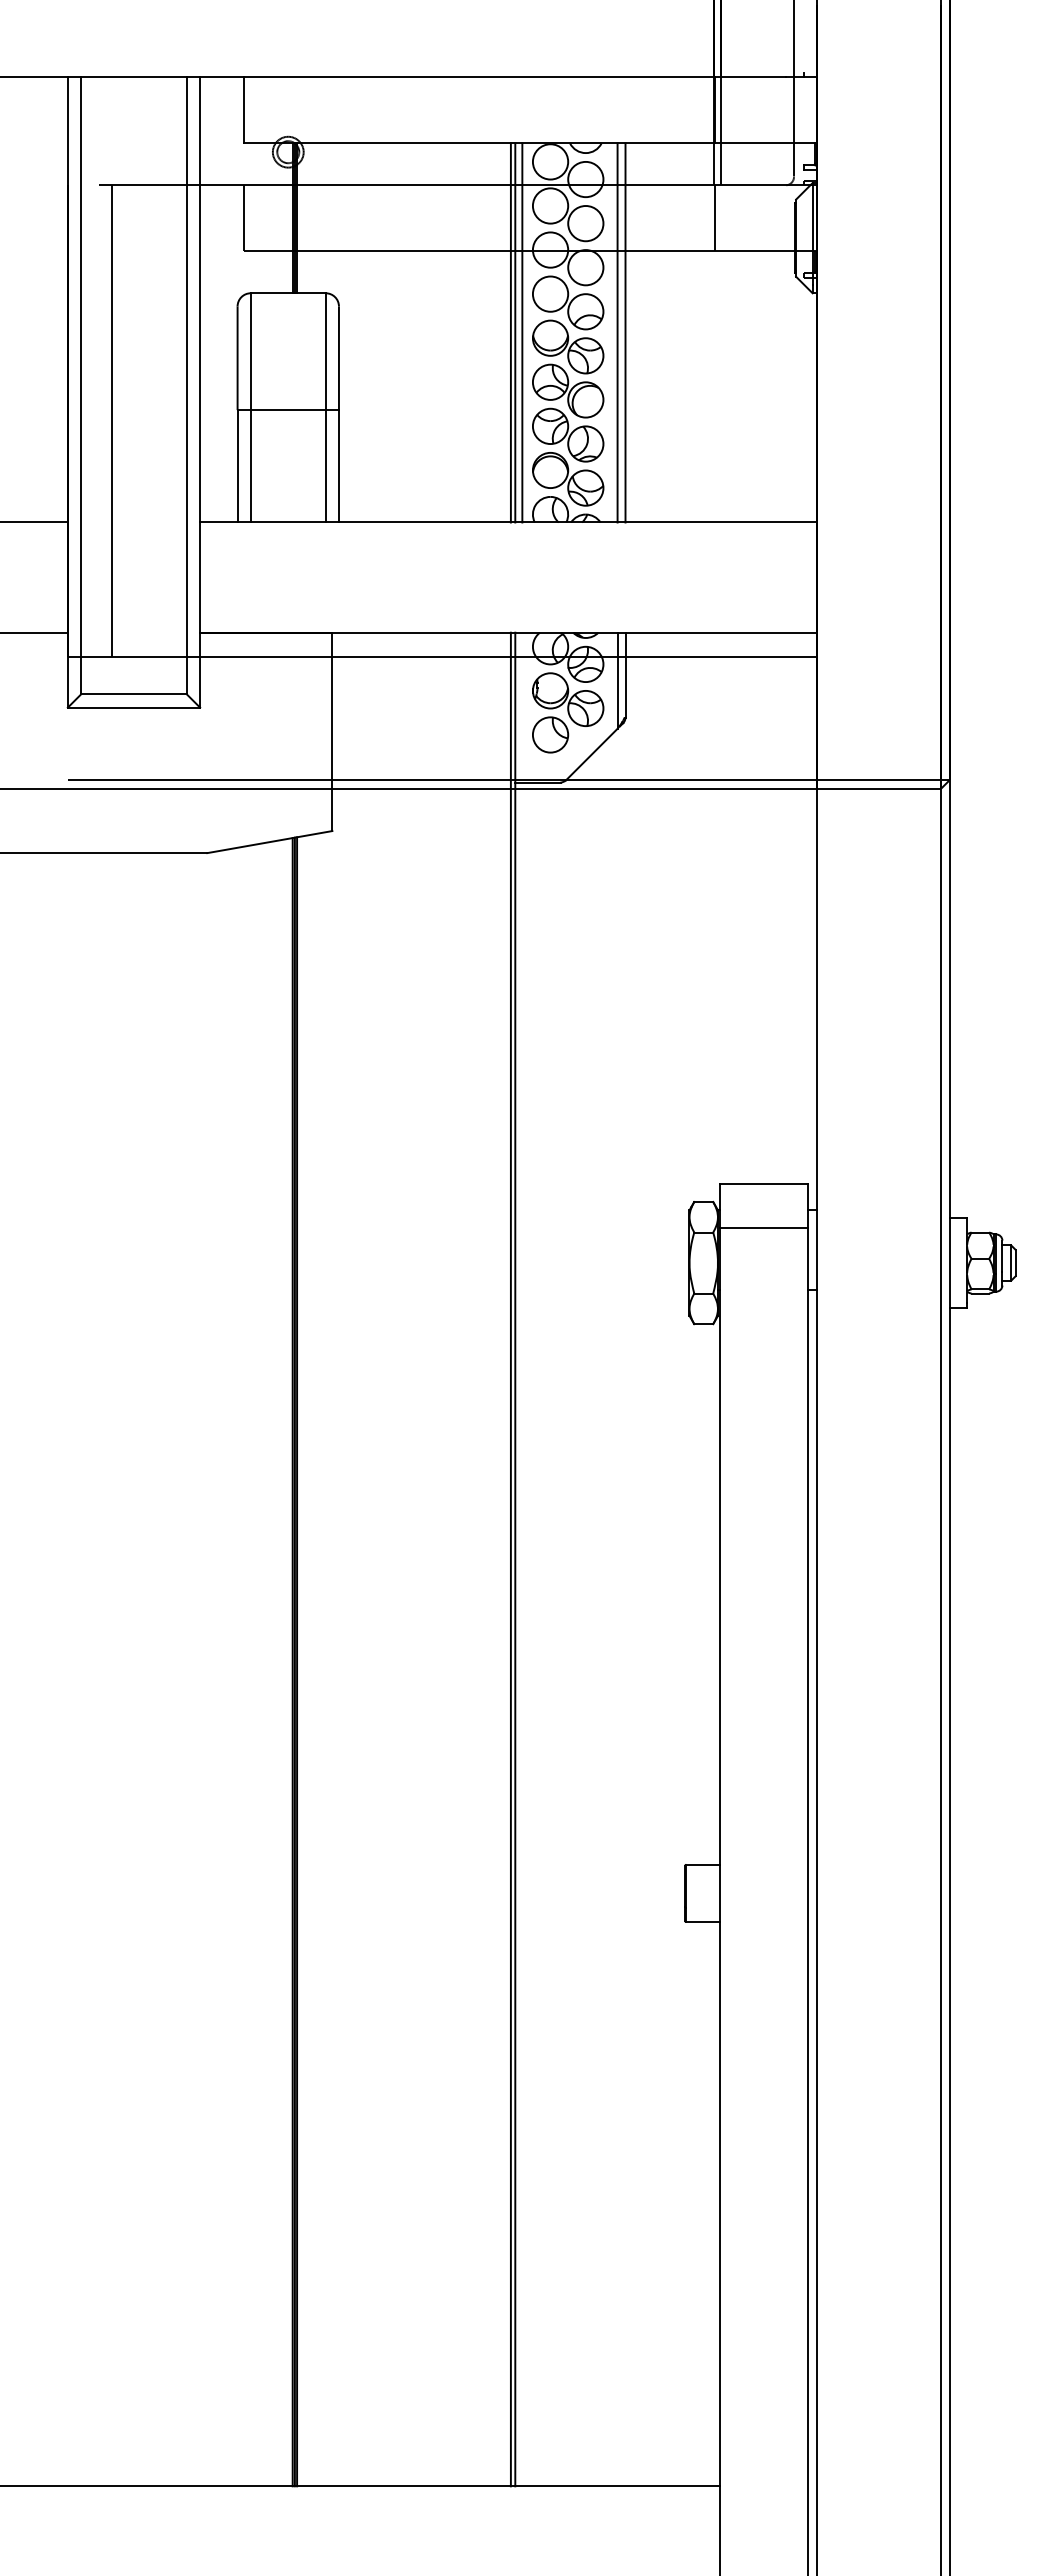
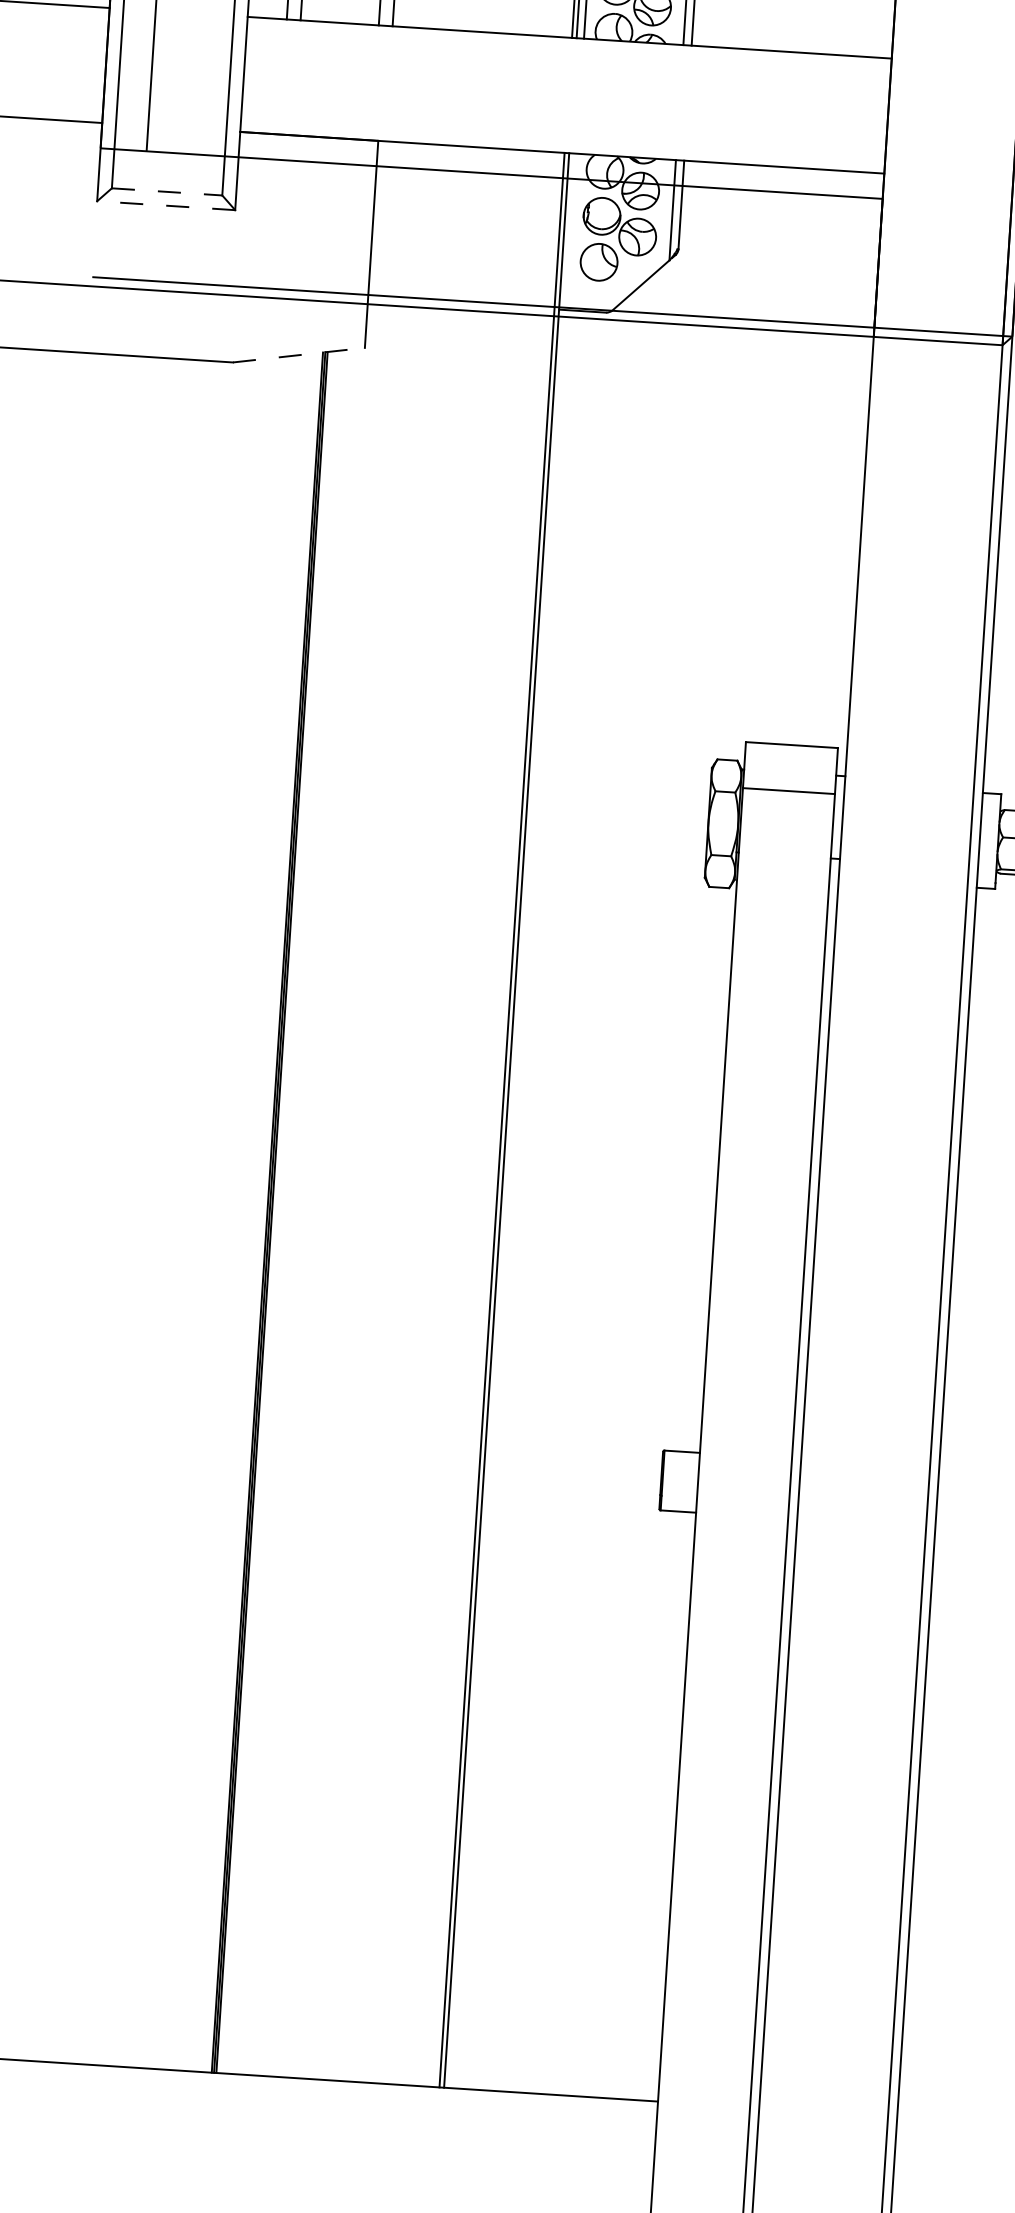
line: (133, 694) -> (166, 191), solid -> dashed
line: (133, 707) -> (165, 205), solid -> dashed
line: (270, 842) -> (299, 355), solid -> dashed

